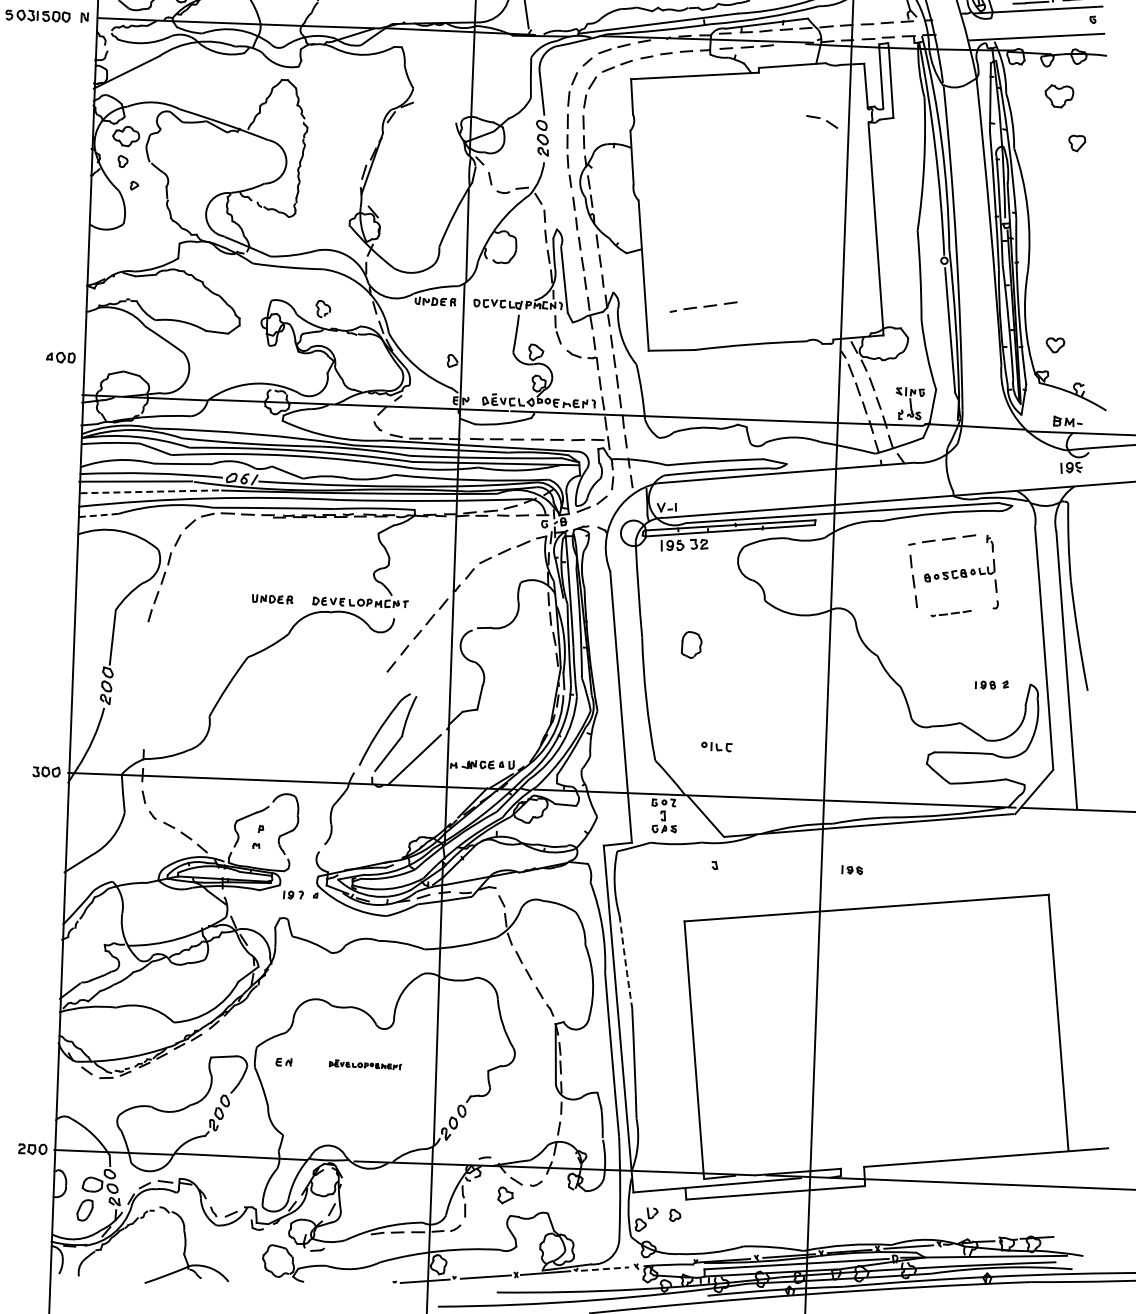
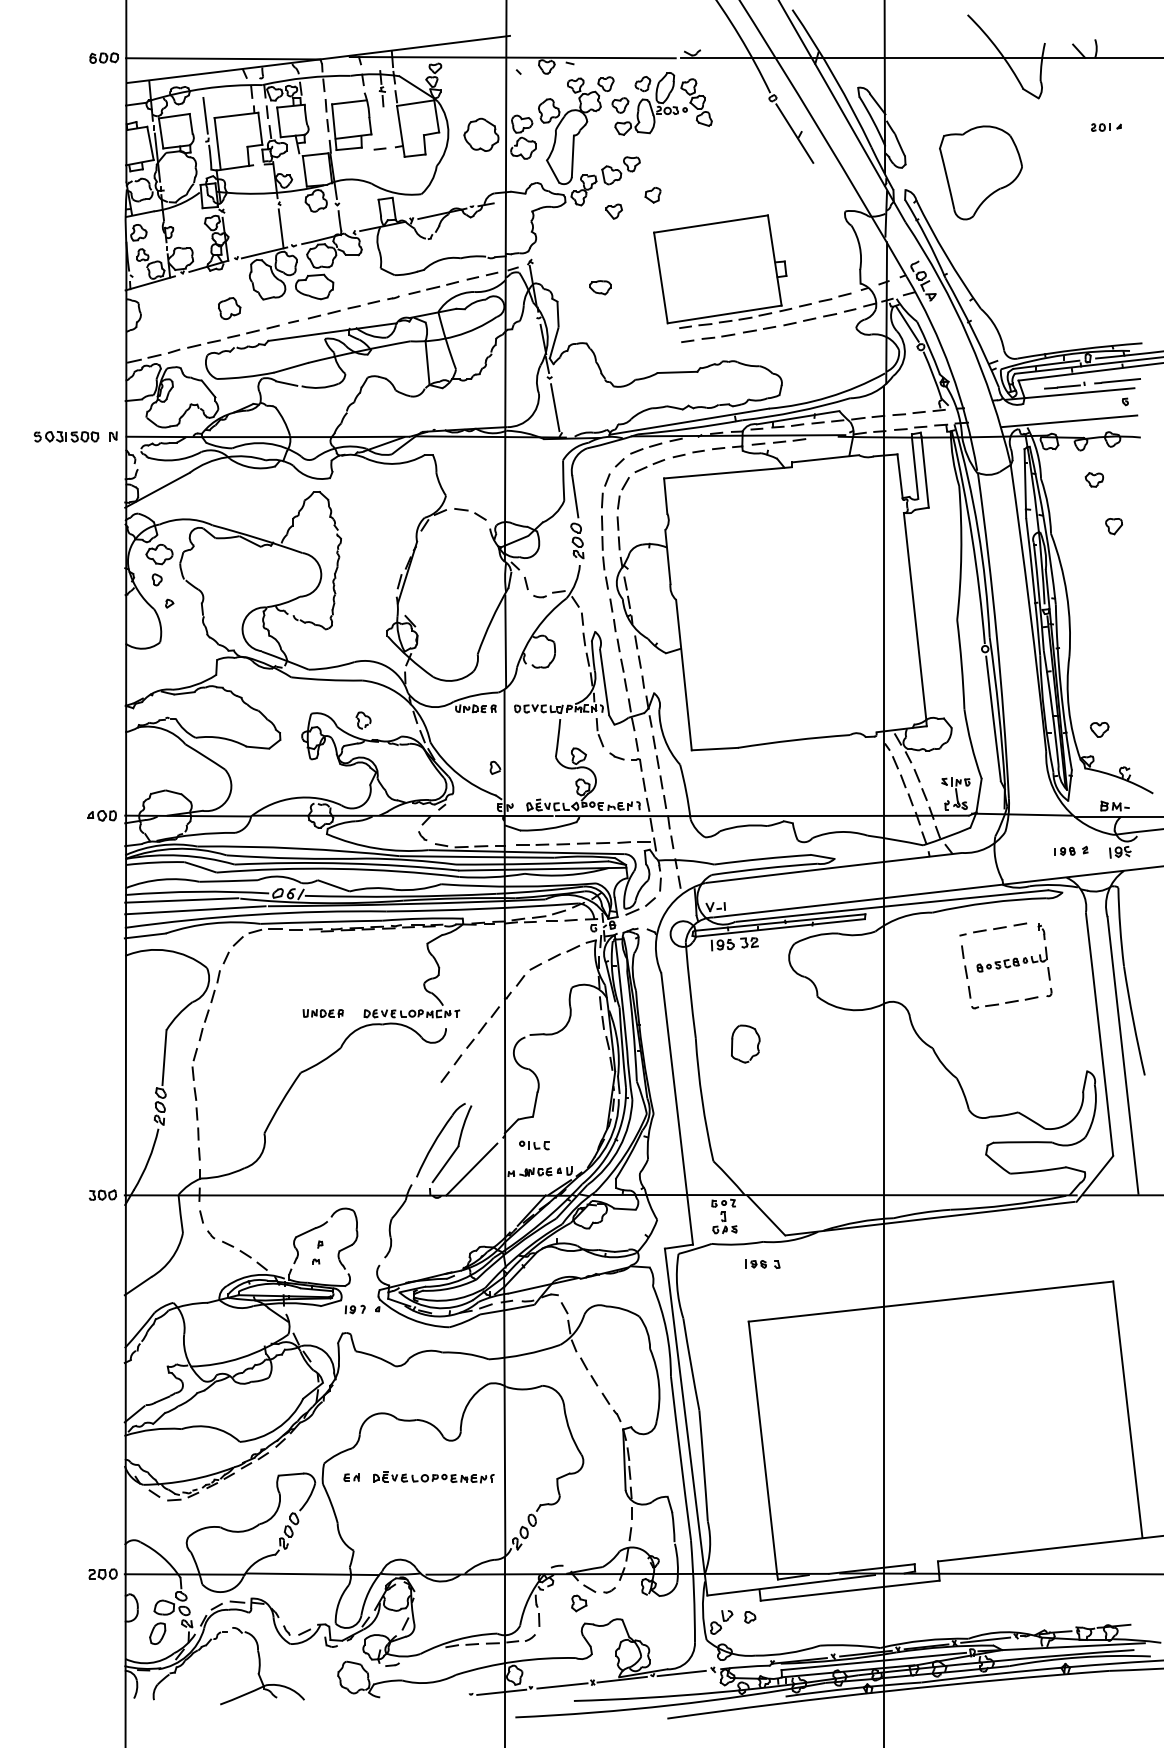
part: (1059, 95) -> (1094, 479), size x0.62
part: (822, 122) -> (470, 514), moved
part: (703, 307) -> (745, 704), removed
part: (60, 357) -> (101, 815), moved
line: (148, 492) -> (194, 910), dashed -> solid
line: (98, 515) -> (145, 935), dashed -> solid
part: (950, 613) -> (1004, 1002), size x1.67
part: (691, 644) -> (745, 1043), size x1.43
part: (991, 684) -> (1071, 850), moved
part: (141, 685) -> (195, 1104), added
part: (716, 747) -> (534, 1145), moved
part: (851, 869) -> (755, 1263), moved
arc: (626, 961) -> (691, 1364), dashed -> solid
part: (365, 1064) -> (433, 1477), size x1.67
line: (605, 1269) -> (682, 1673), dashed -> solid

